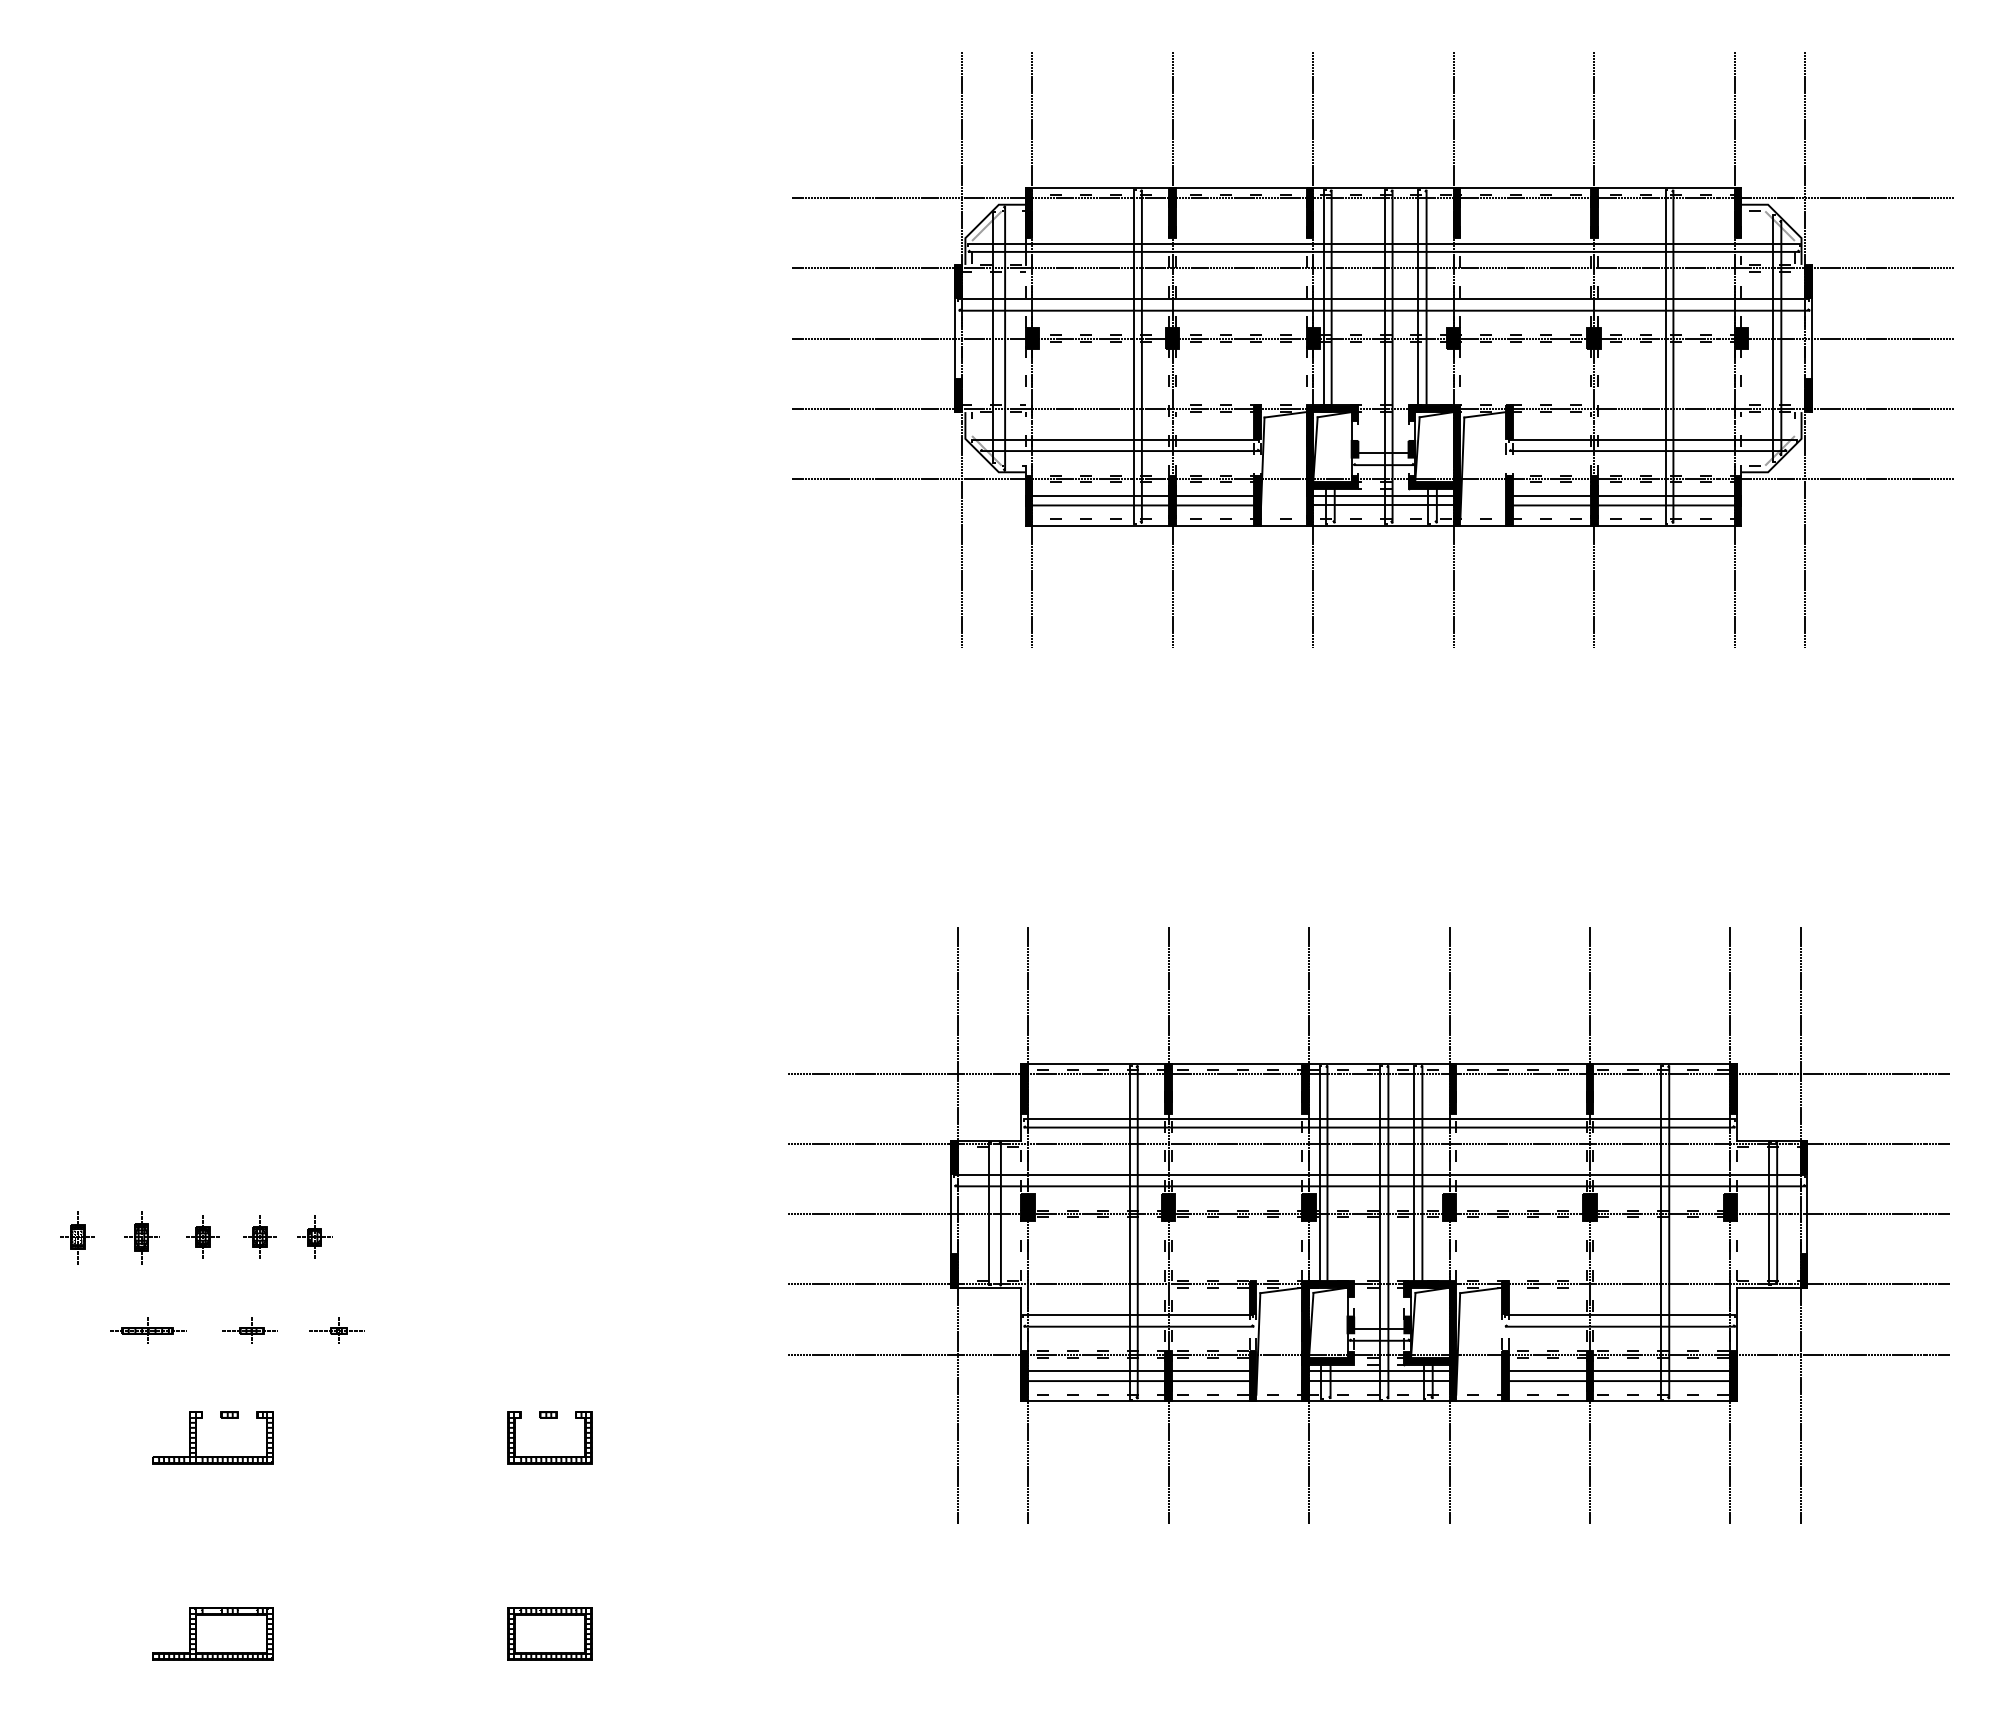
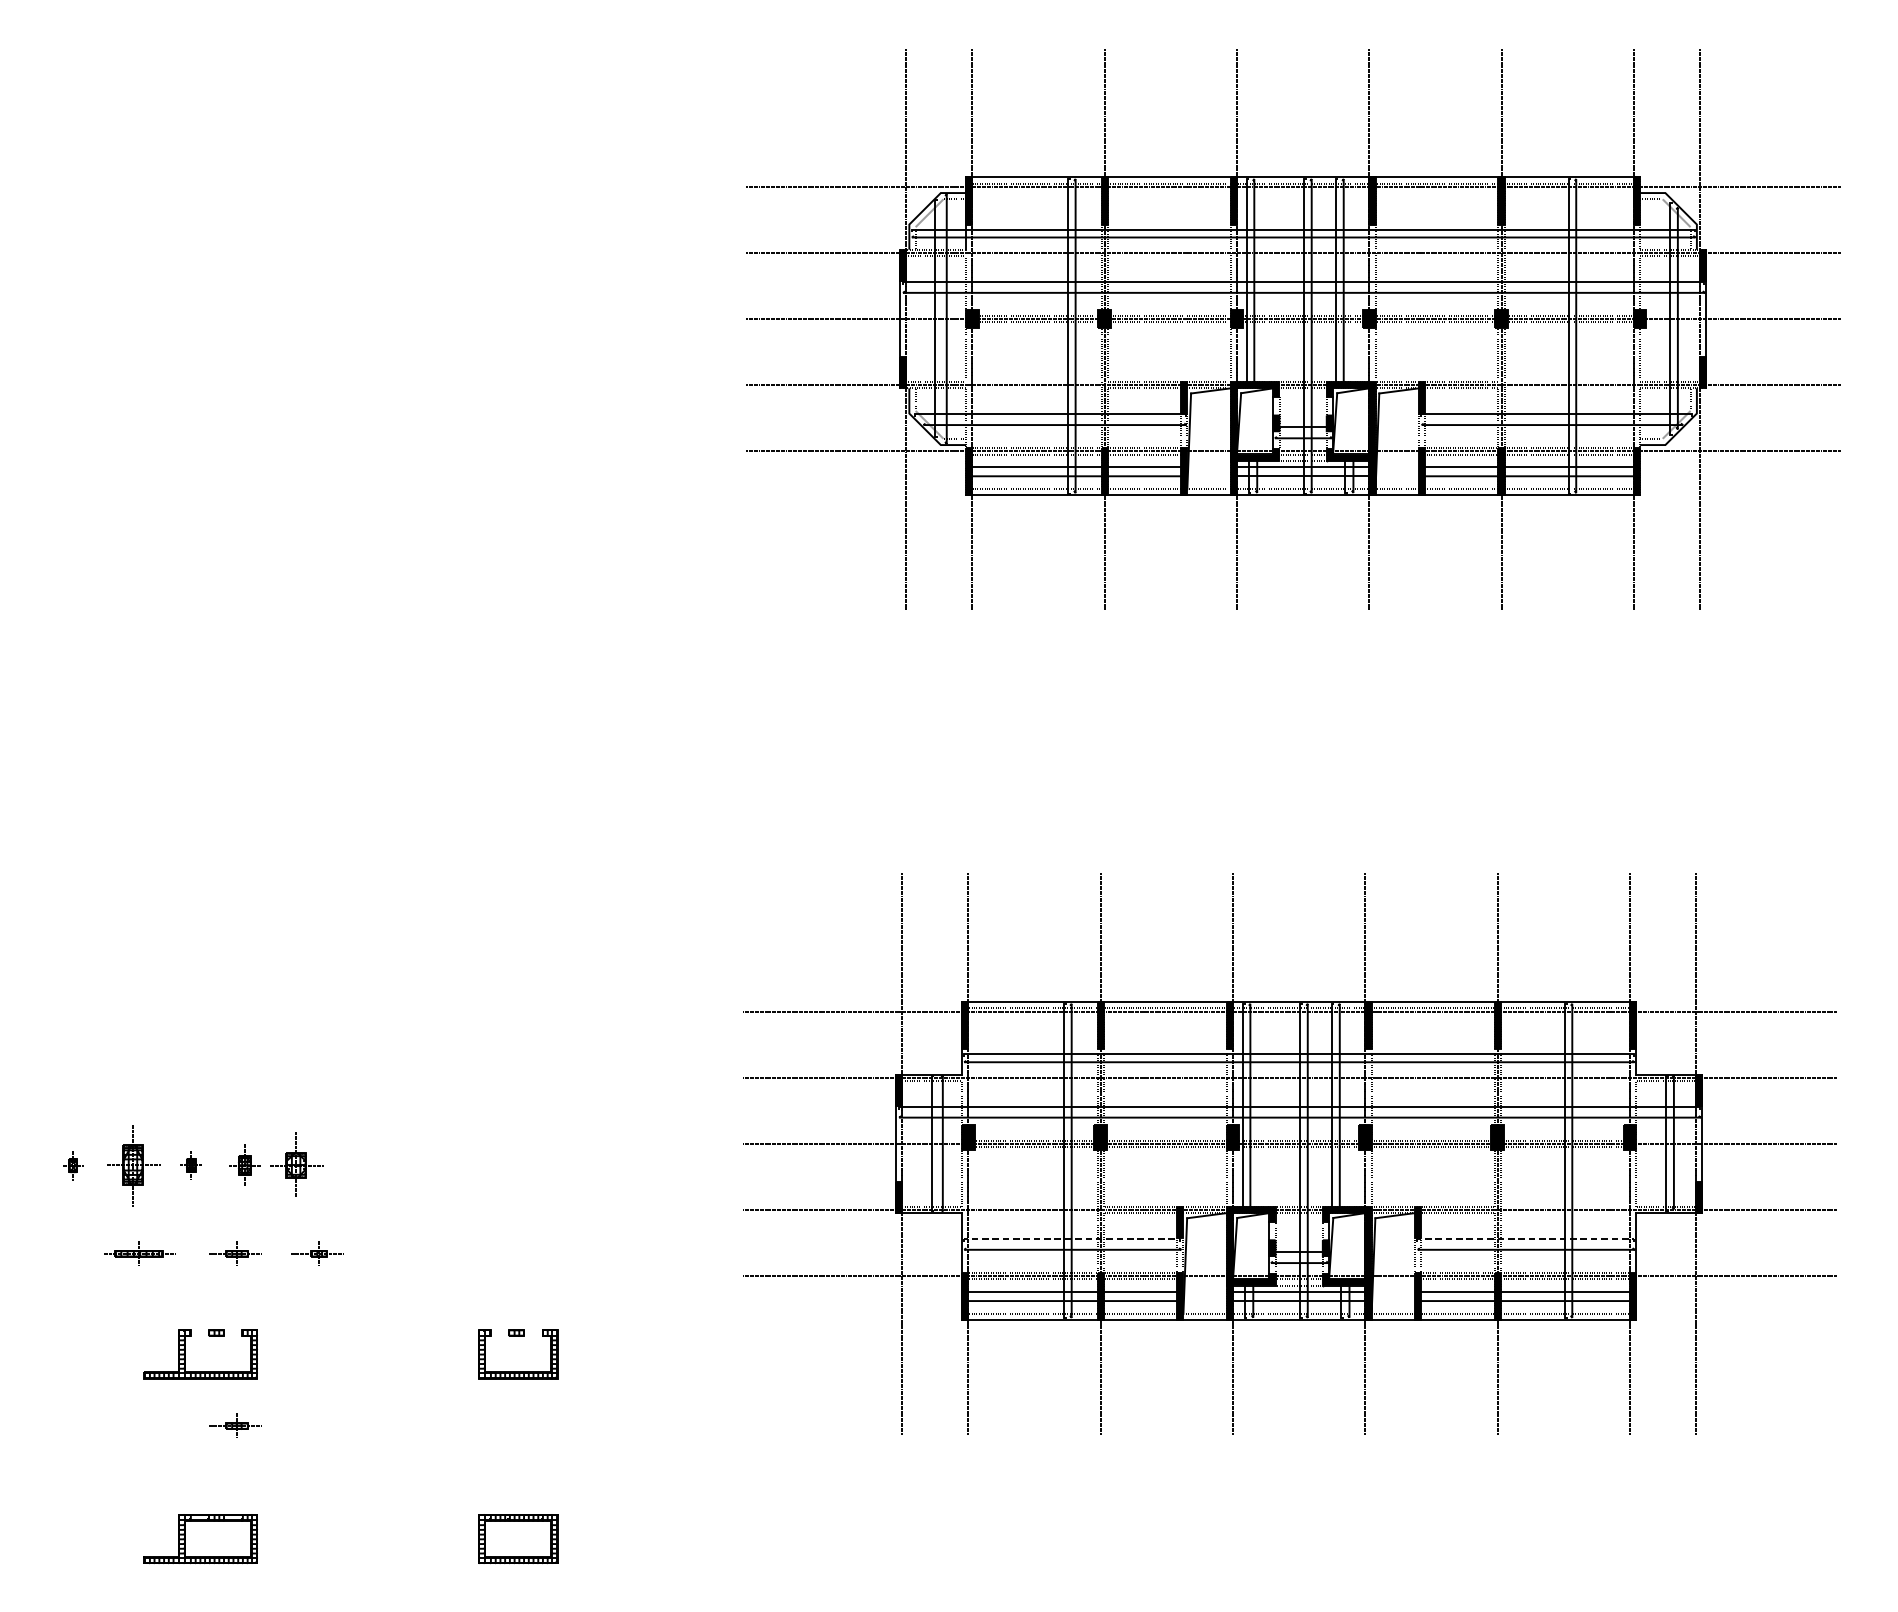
part: (202, 1236) -> (190, 1164), size x0.7
part: (314, 1236) -> (296, 1164), size x1.6
part: (77, 1237) -> (73, 1165), size x0.6
part: (141, 1237) -> (133, 1165), size x1.6
line: (1138, 1315) -> (1072, 1239), solid -> dashed
line: (1619, 1315) -> (1525, 1239), solid -> dashed
part: (249, 1513) -> (235, 1425), added

